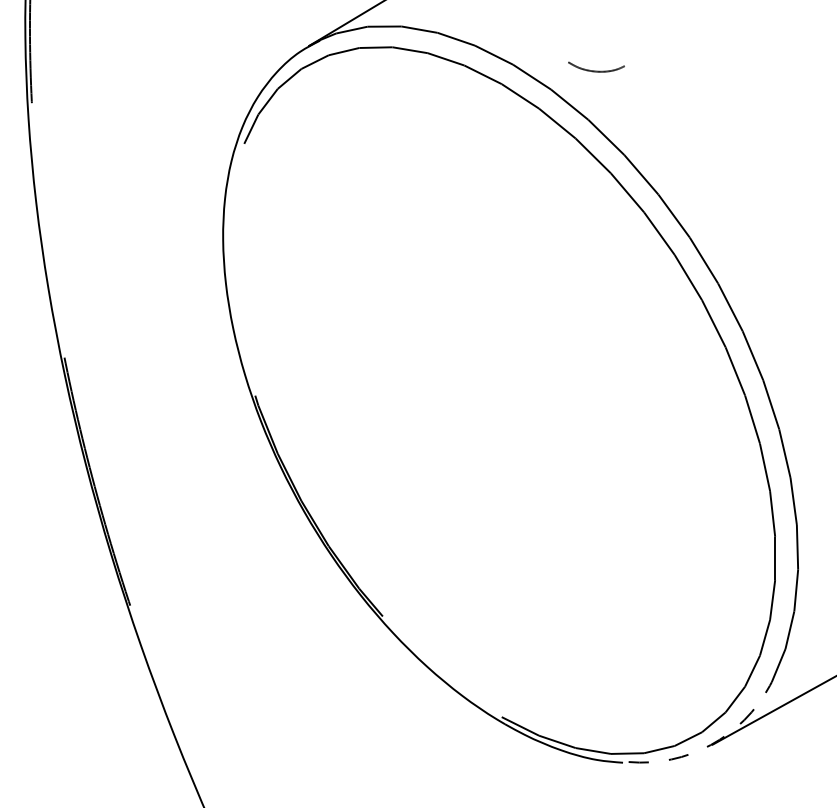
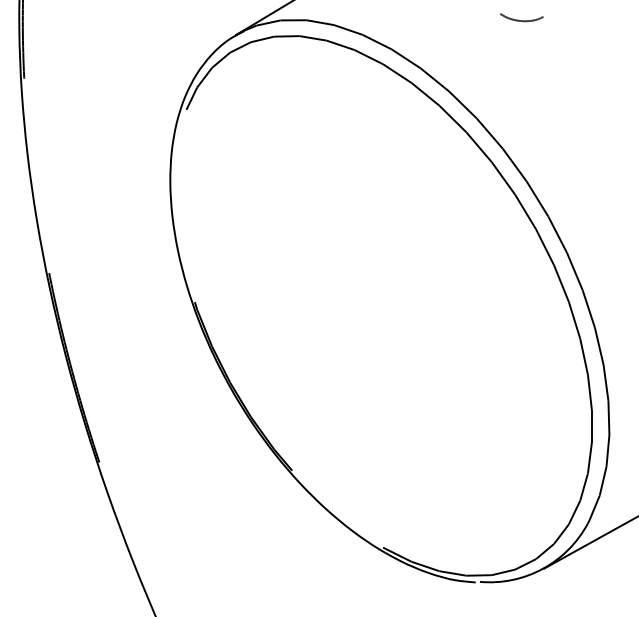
curve: (596, 70) -> (521, 20), moved
arc: (710, 745) -> (542, 569), dashed -> solid

